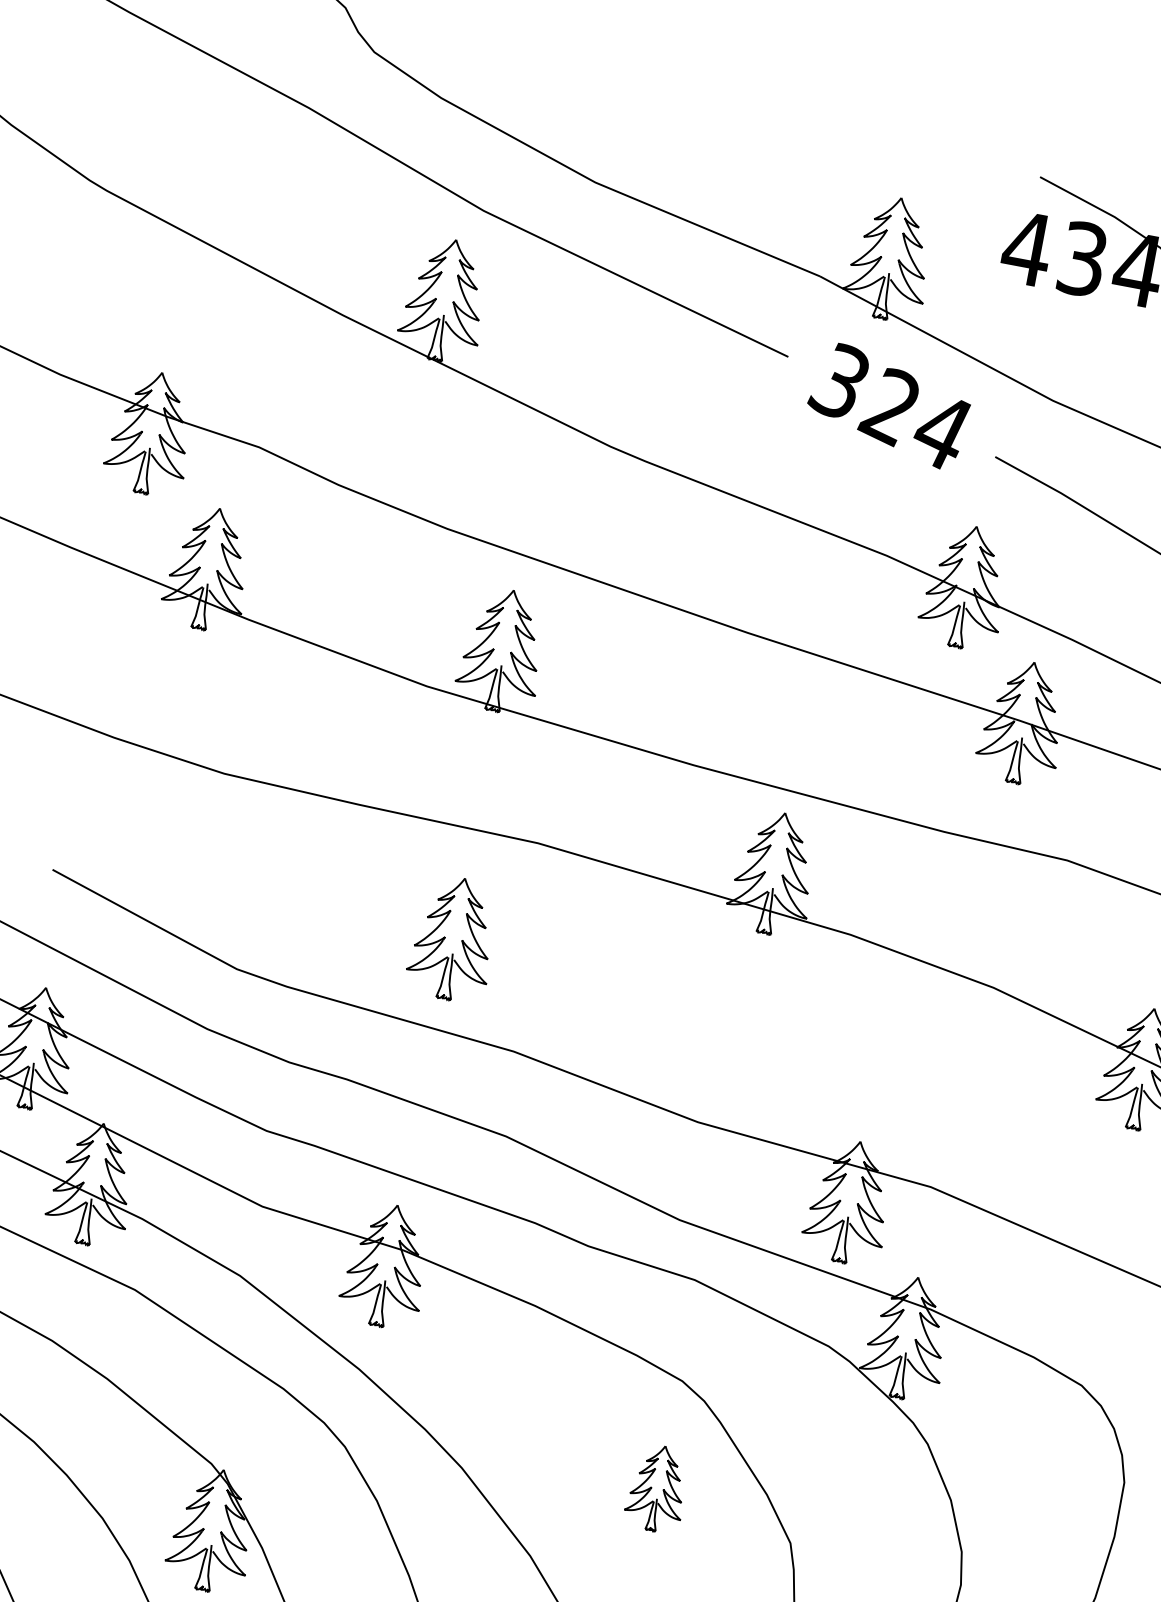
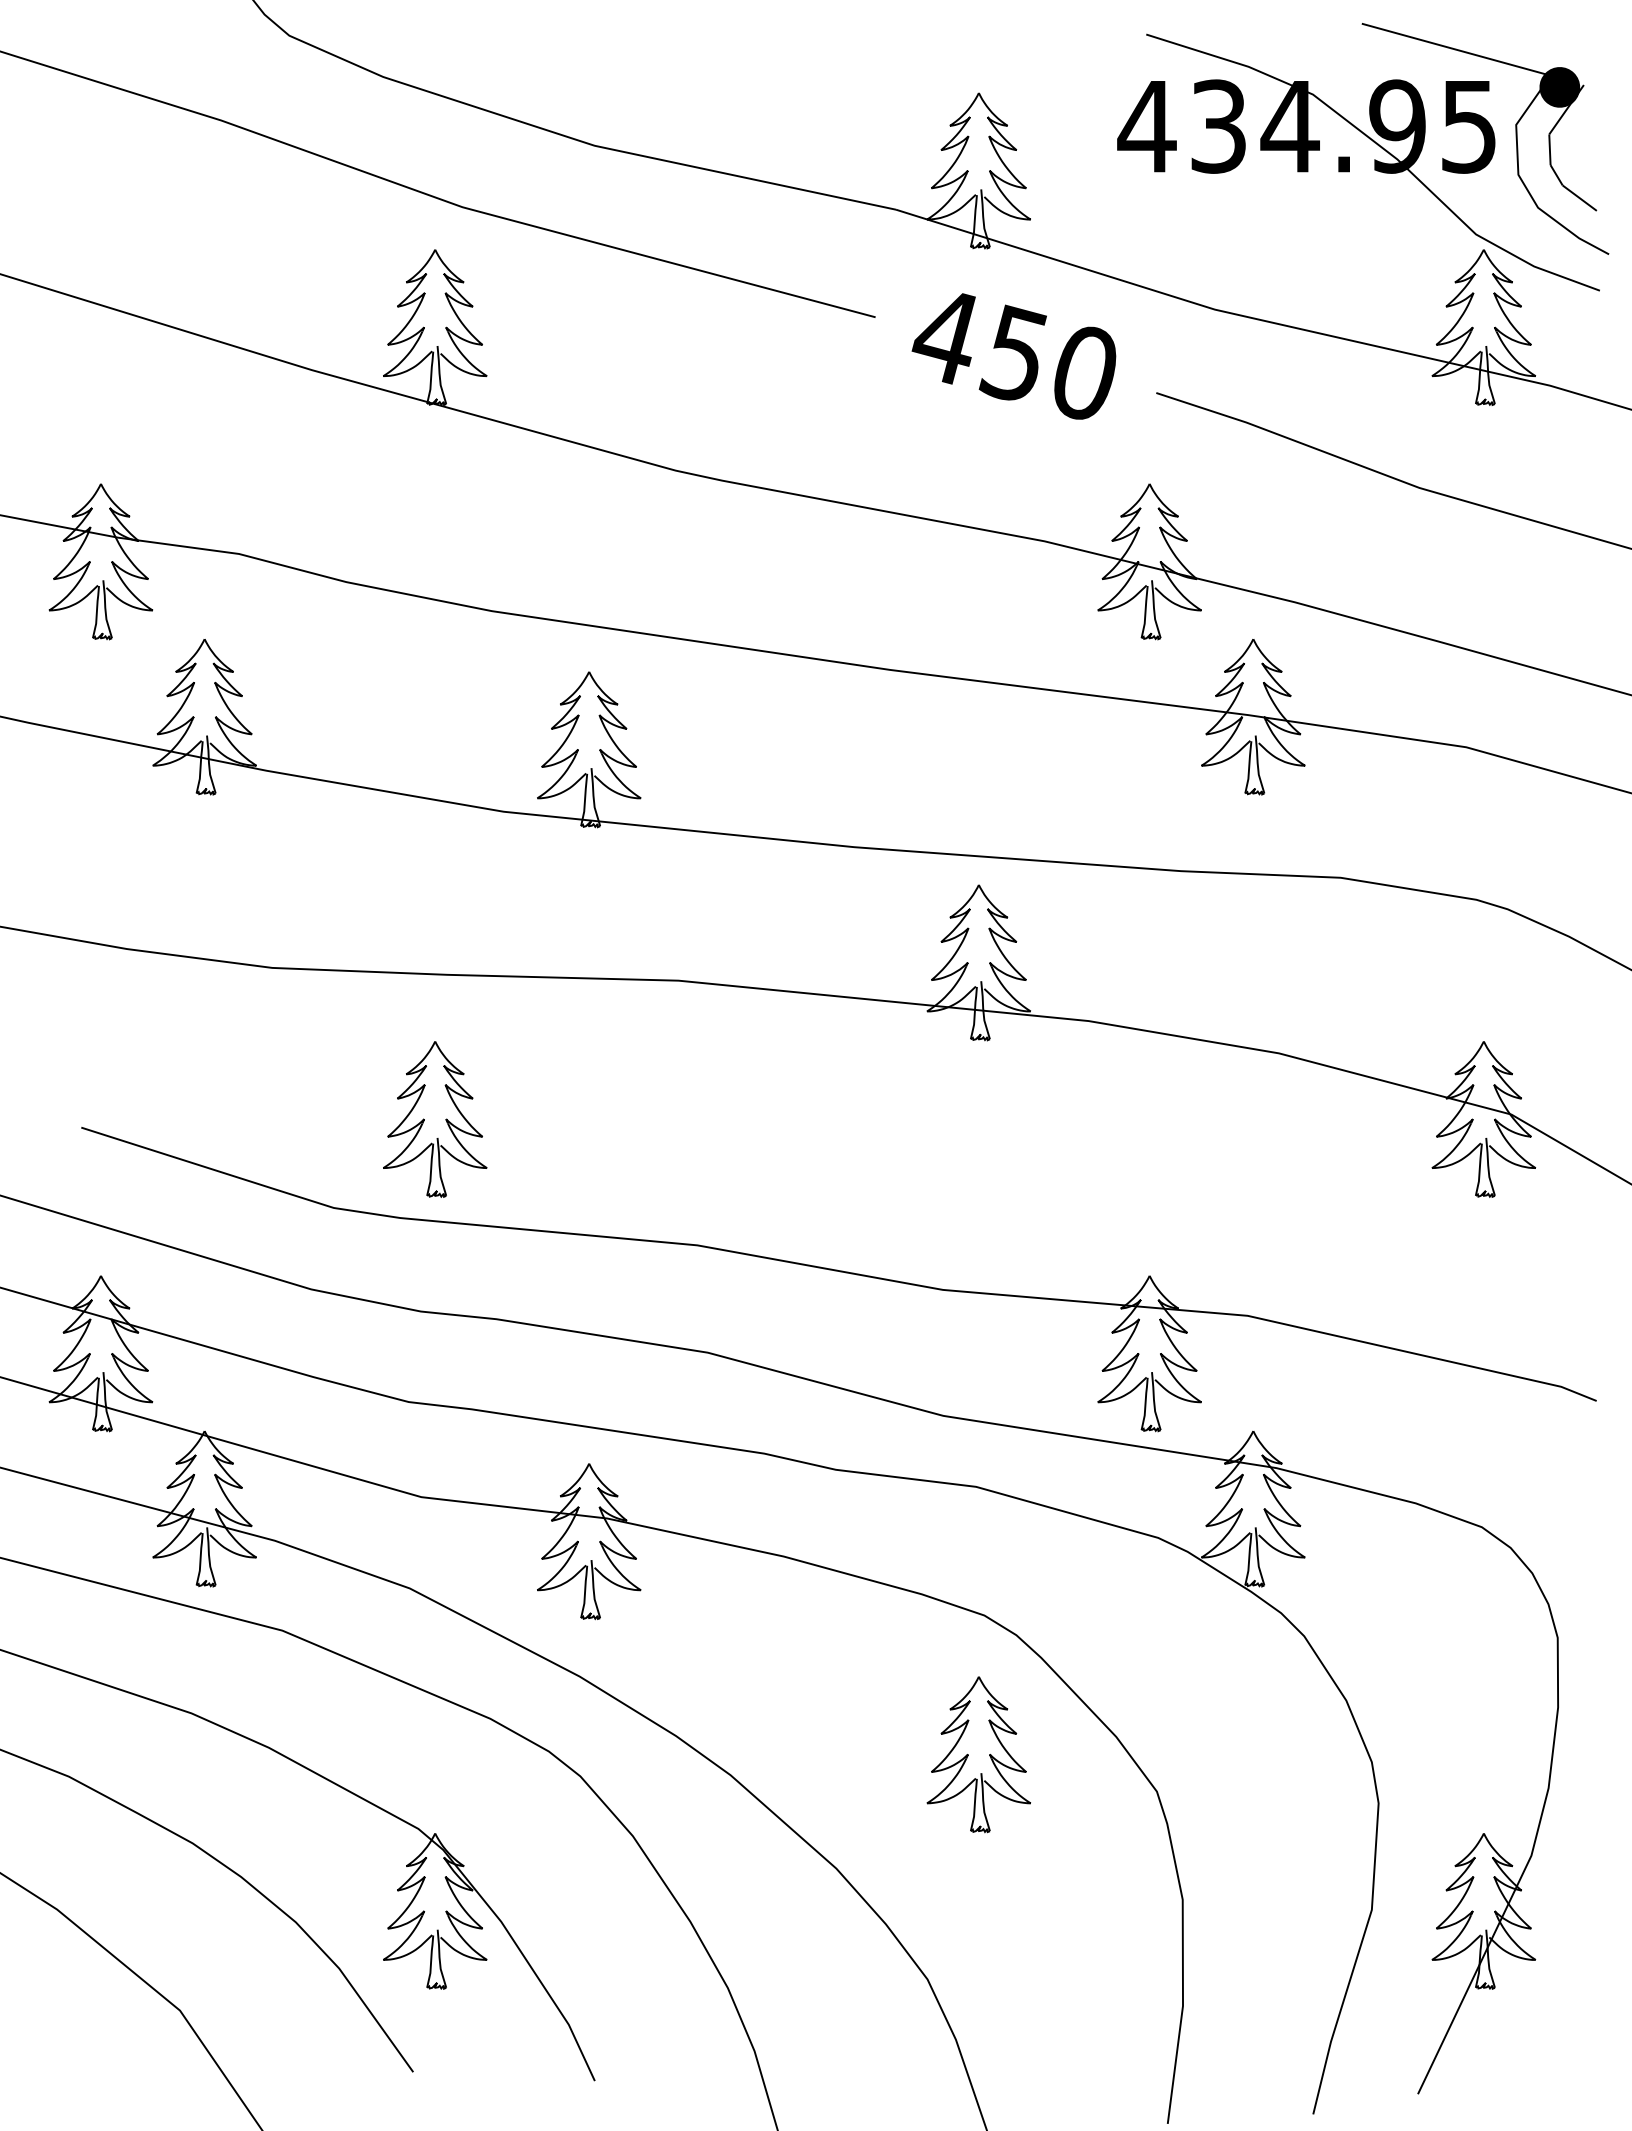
text: (889, 405) -> (1012, 354), 324 -> 450
part: (453, 939) -> (435, 1119), moved
part: (657, 1488) -> (978, 1754), size x1.43

